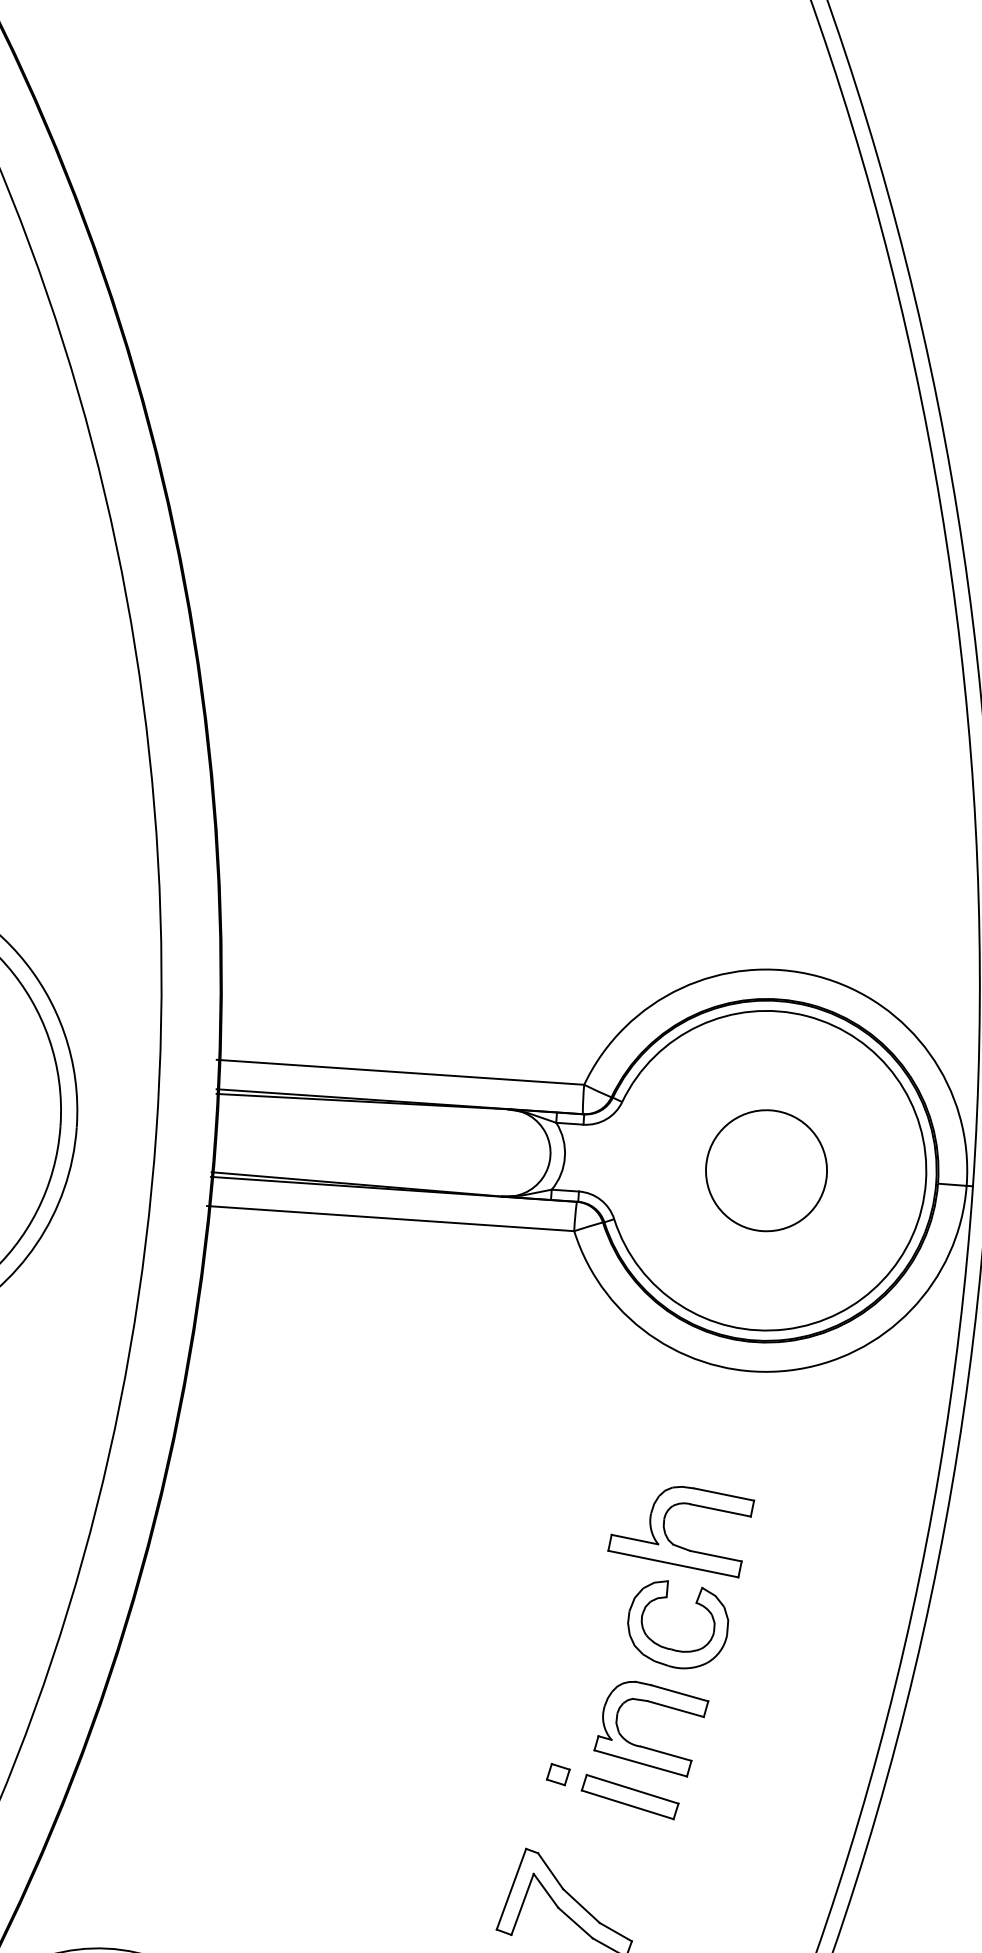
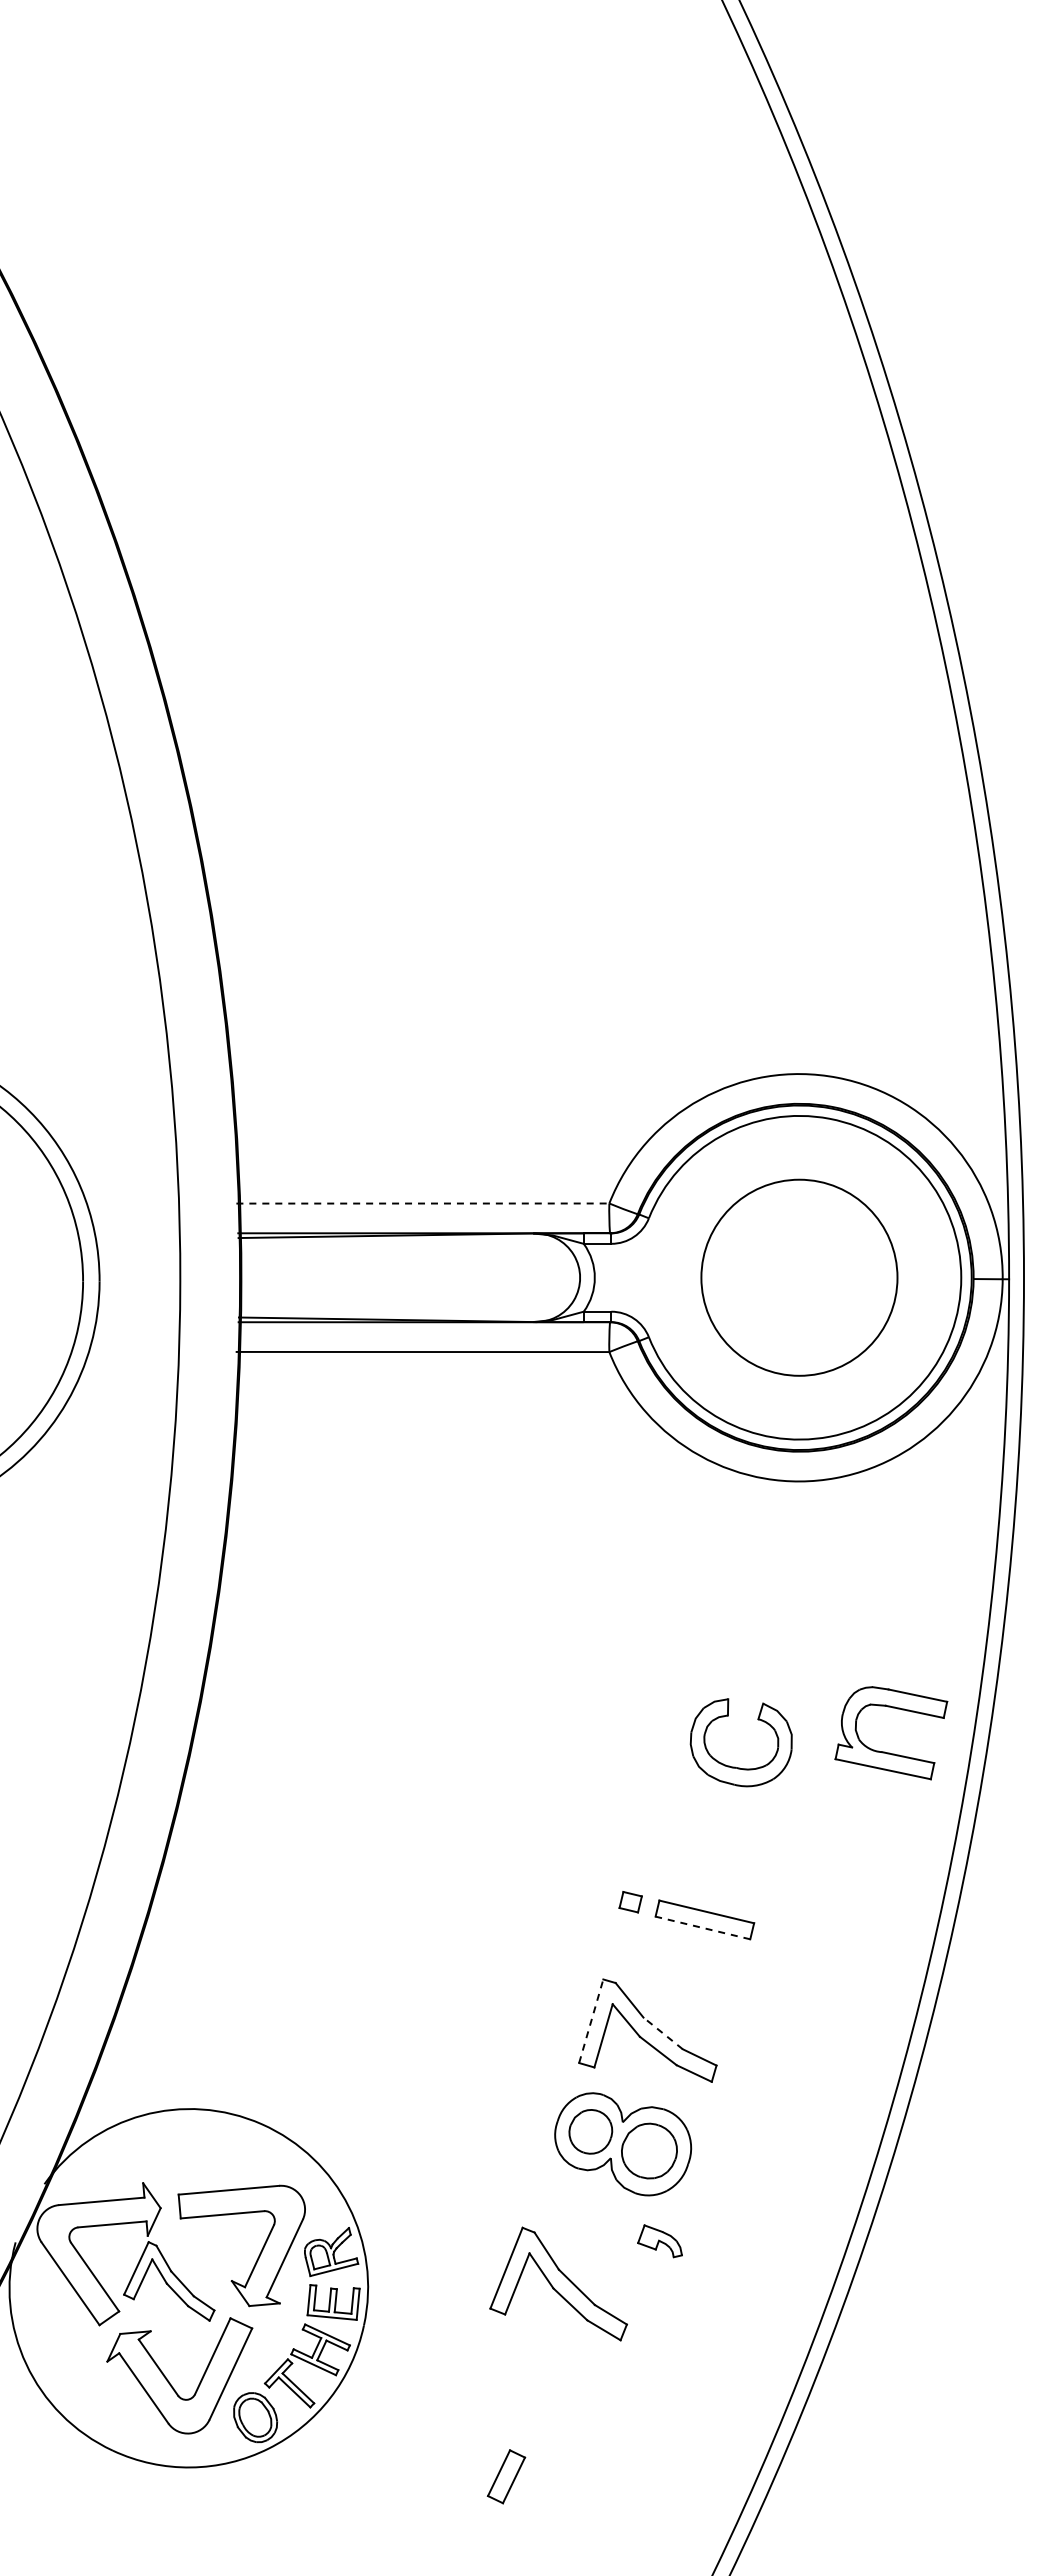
line: (401, 1072) -> (423, 1203), solid -> dashed
circle: (766, 1170) -> (799, 1277), size x1.6
part: (667, 1535) -> (724, 1653), removed
part: (644, 1746) -> (885, 1751), moved
line: (627, 1804) -> (702, 1927), solid -> dashed
line: (511, 1889) -> (591, 2021), solid -> dashed
line: (580, 1906) -> (662, 2033), solid -> dashed

